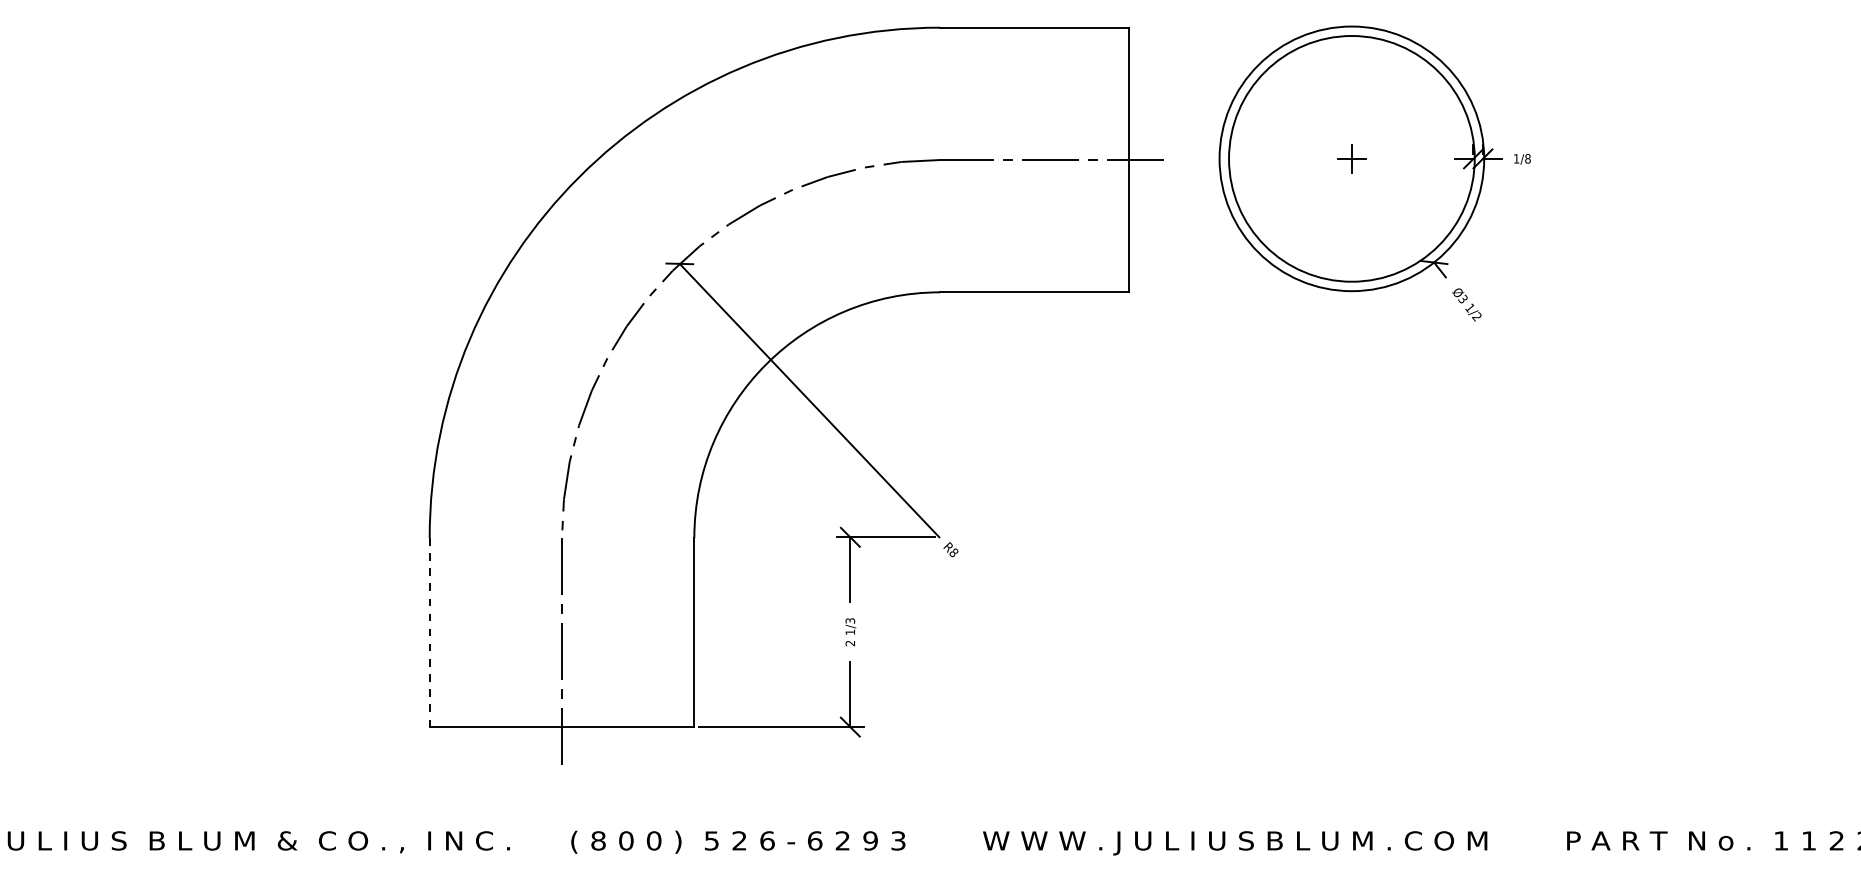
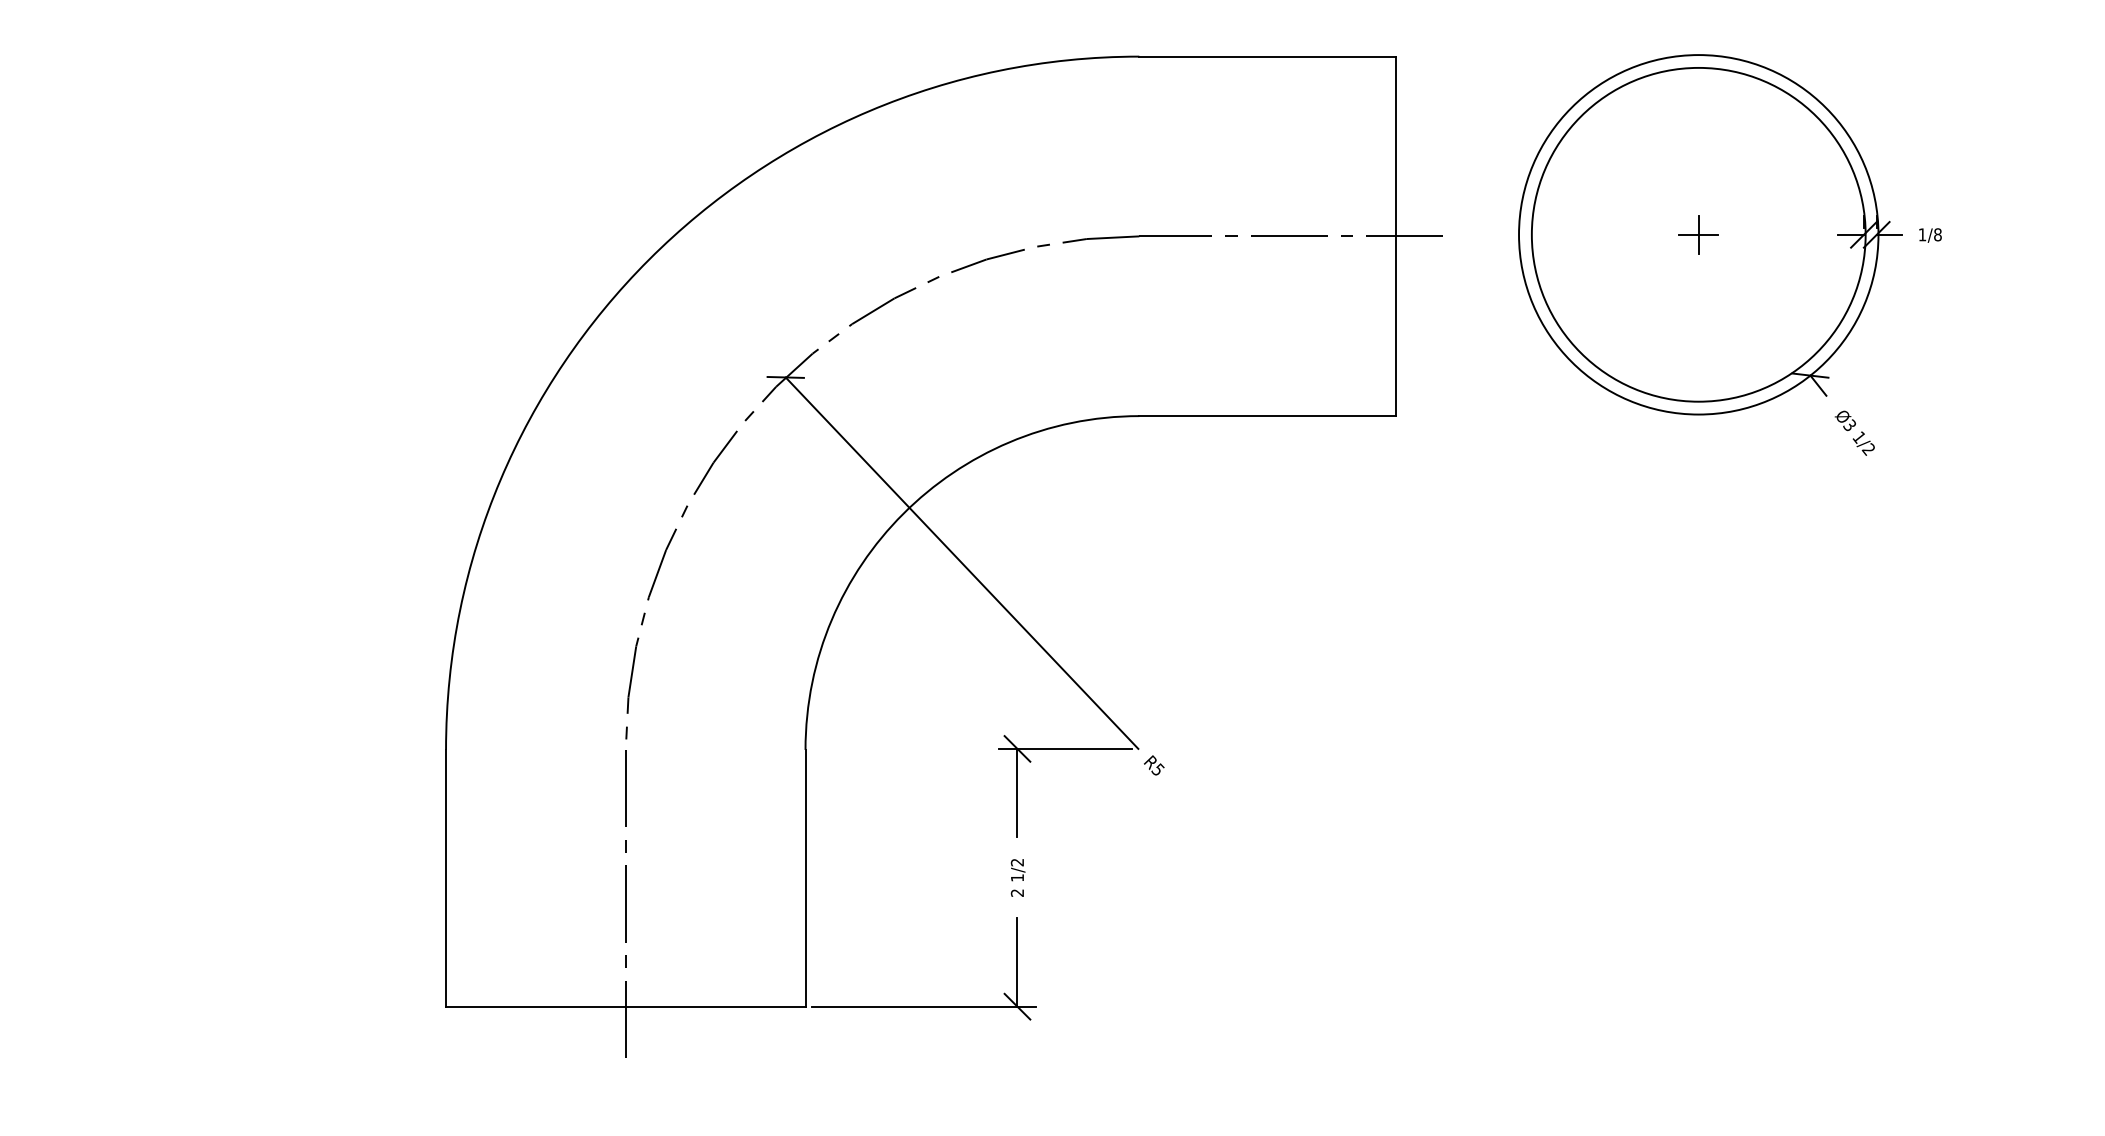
text: (953, 552) -> (1157, 769), R8 -> R5
text: (850, 620) -> (1017, 861), 1/3 -> 1/2
line: (429, 632) -> (445, 878), dashed -> solid

